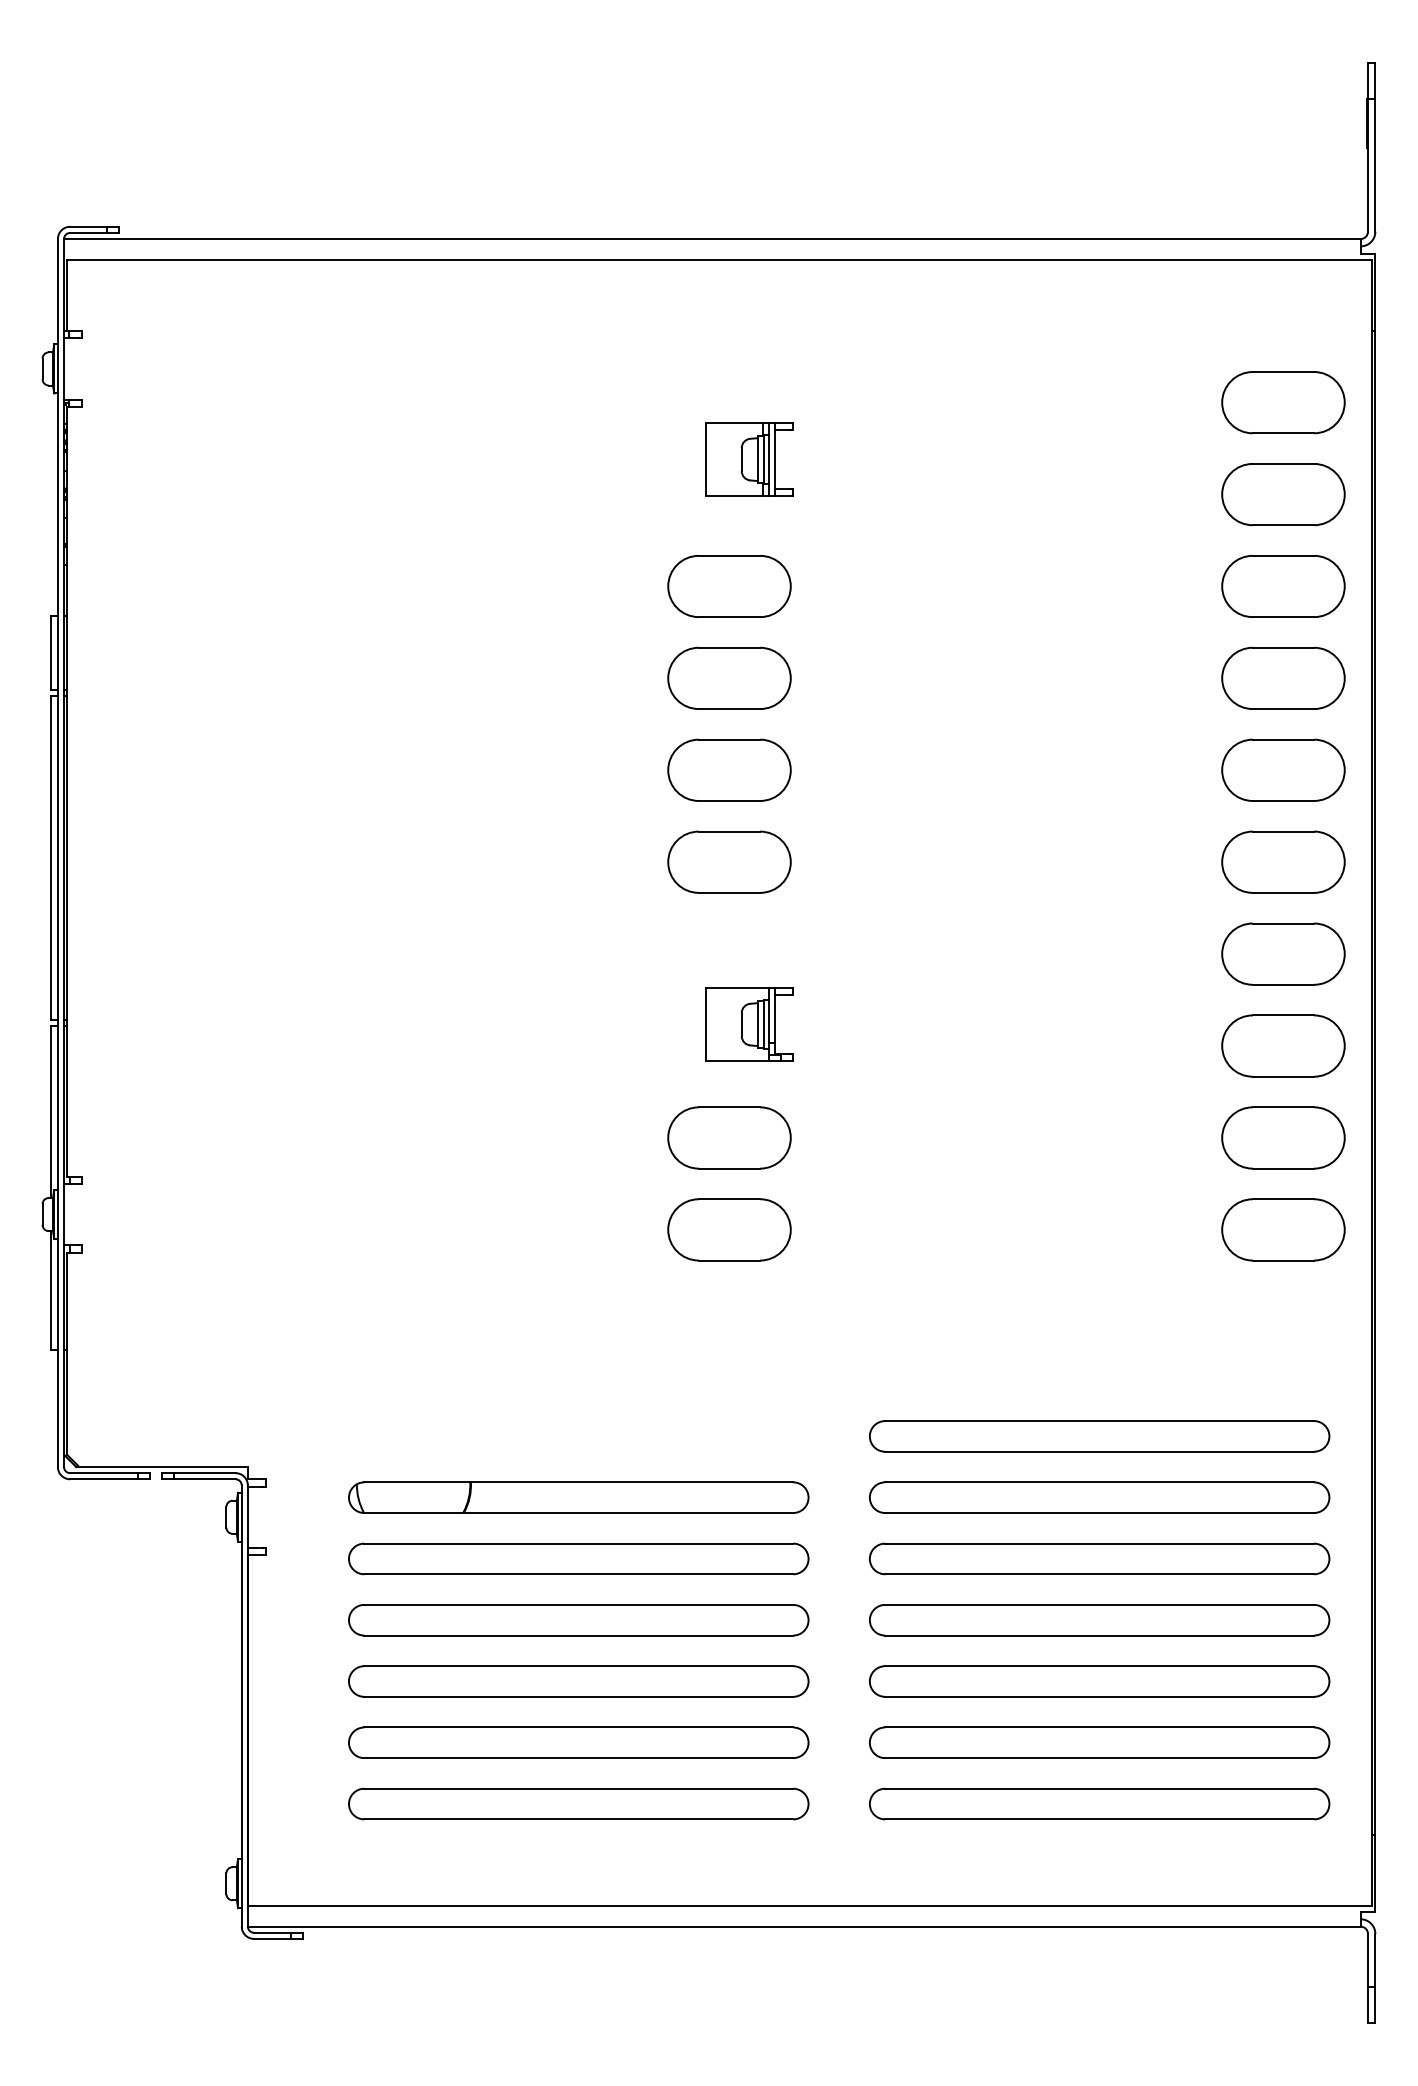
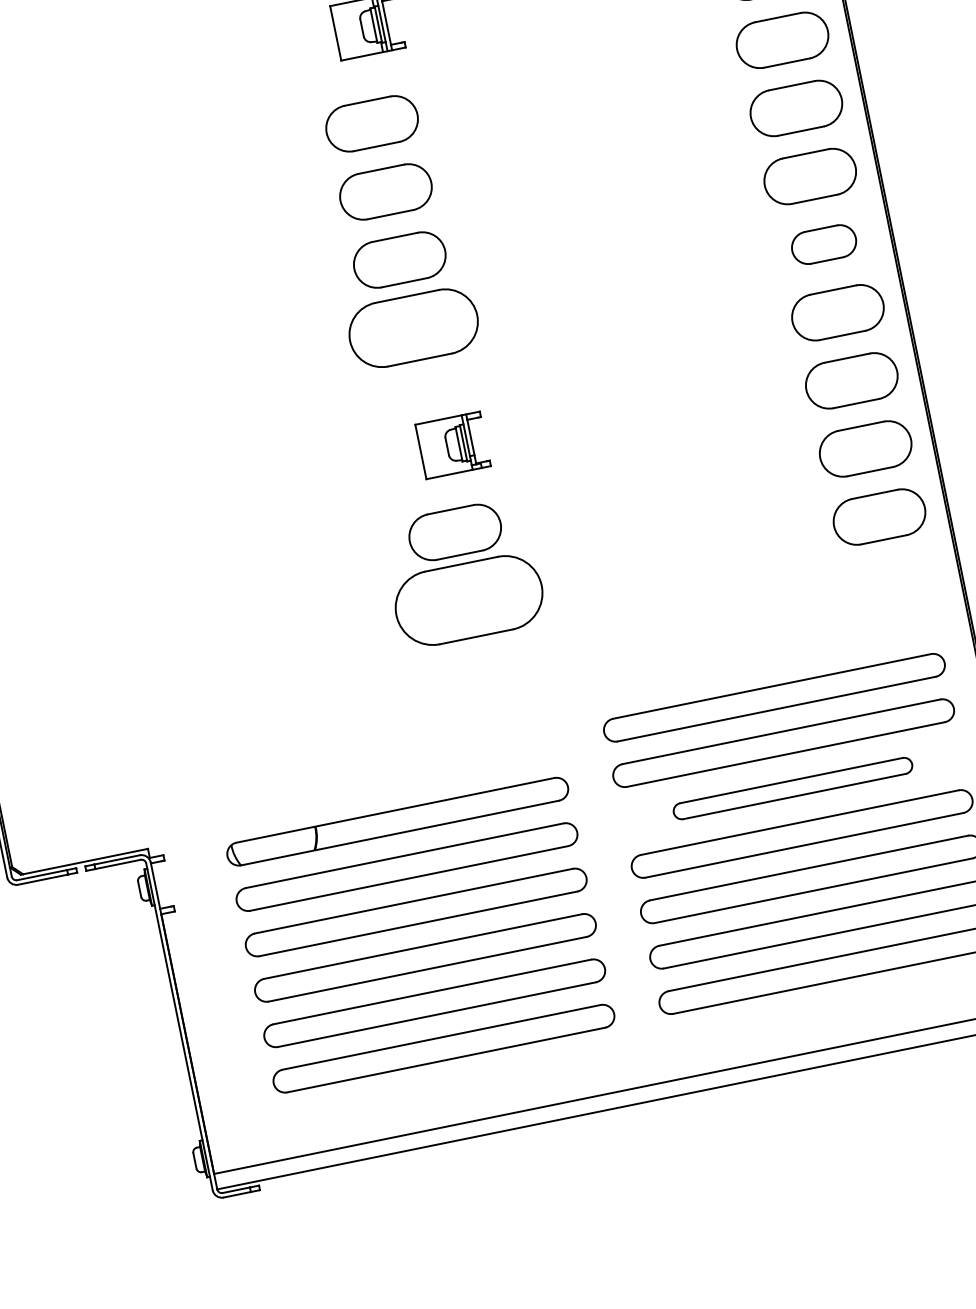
part: (729, 861) -> (413, 327), size x1.4
part: (1283, 861) -> (824, 244), size x0.7
part: (729, 1229) -> (469, 600), size x1.6
part: (1099, 1558) -> (792, 788), size x0.7

